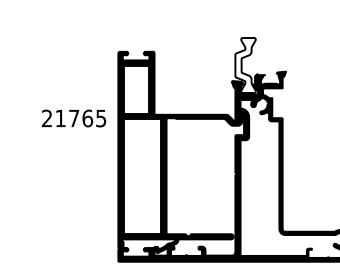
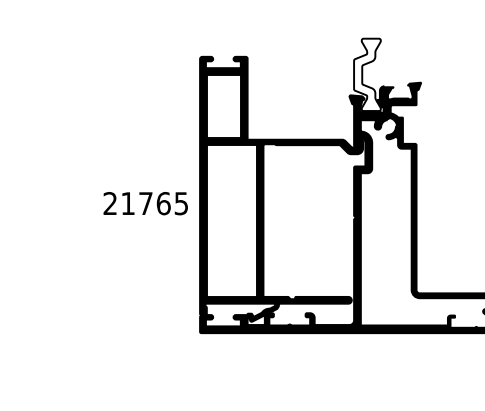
text: (73, 118) -> (145, 203), moved

